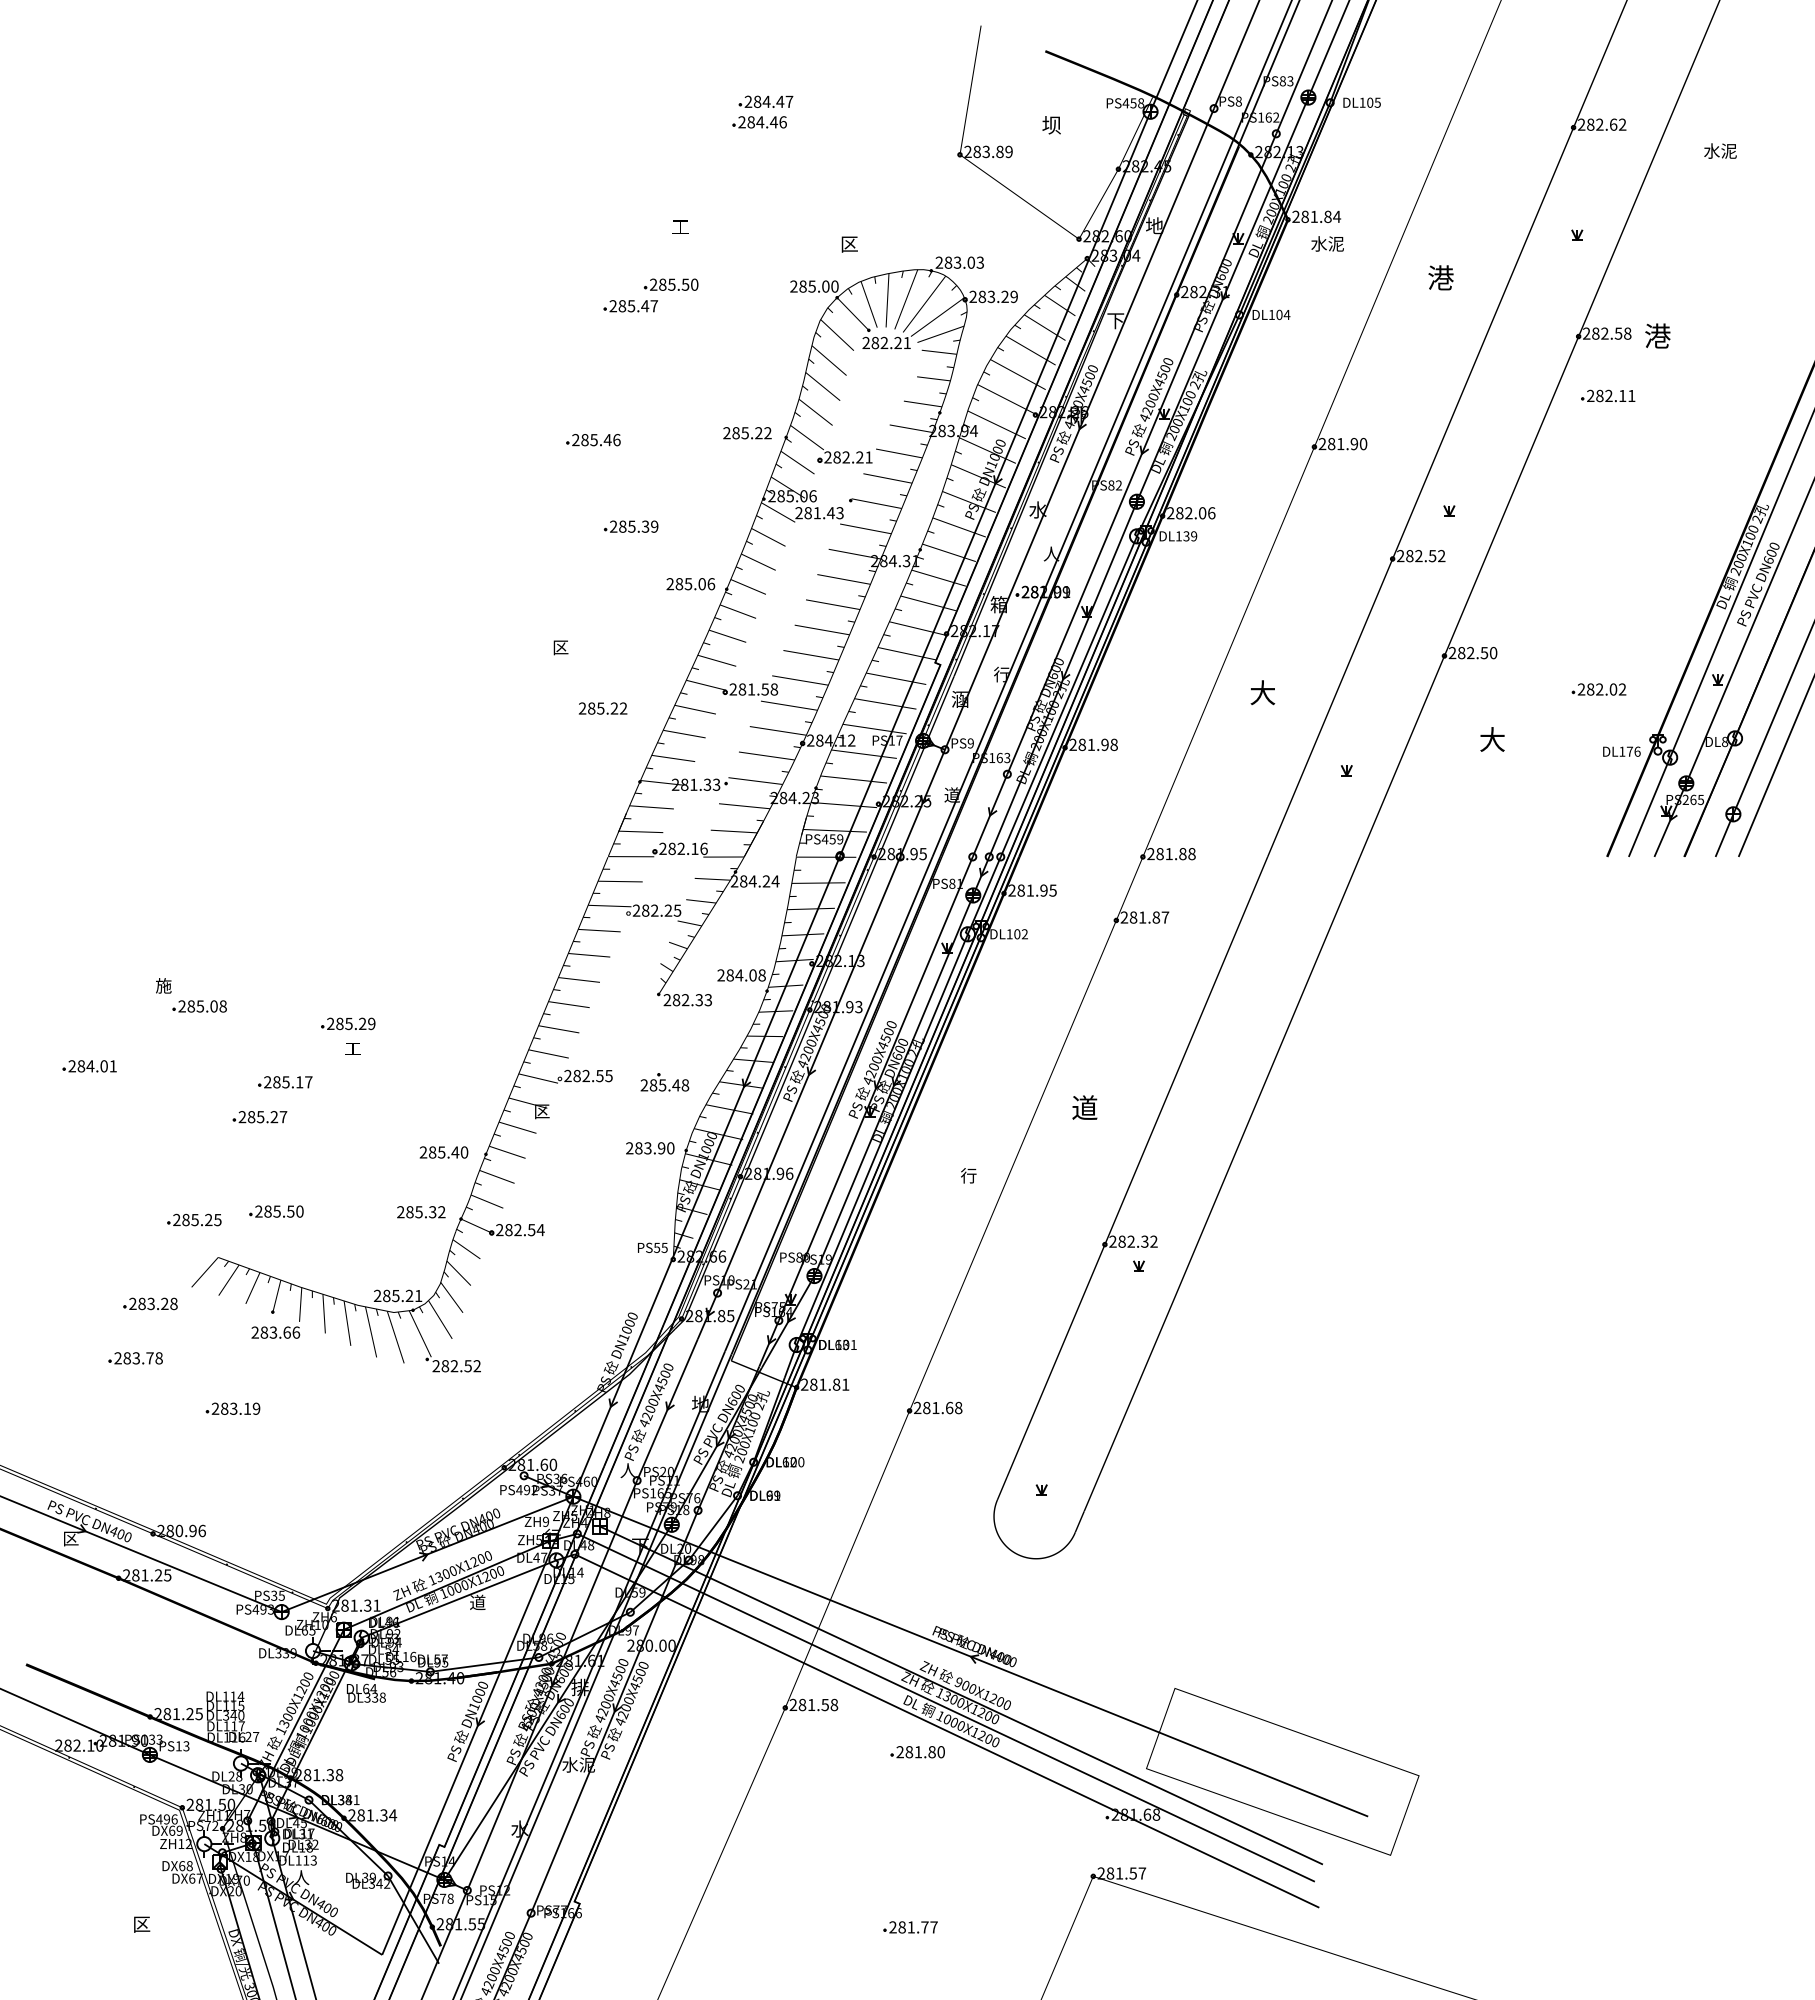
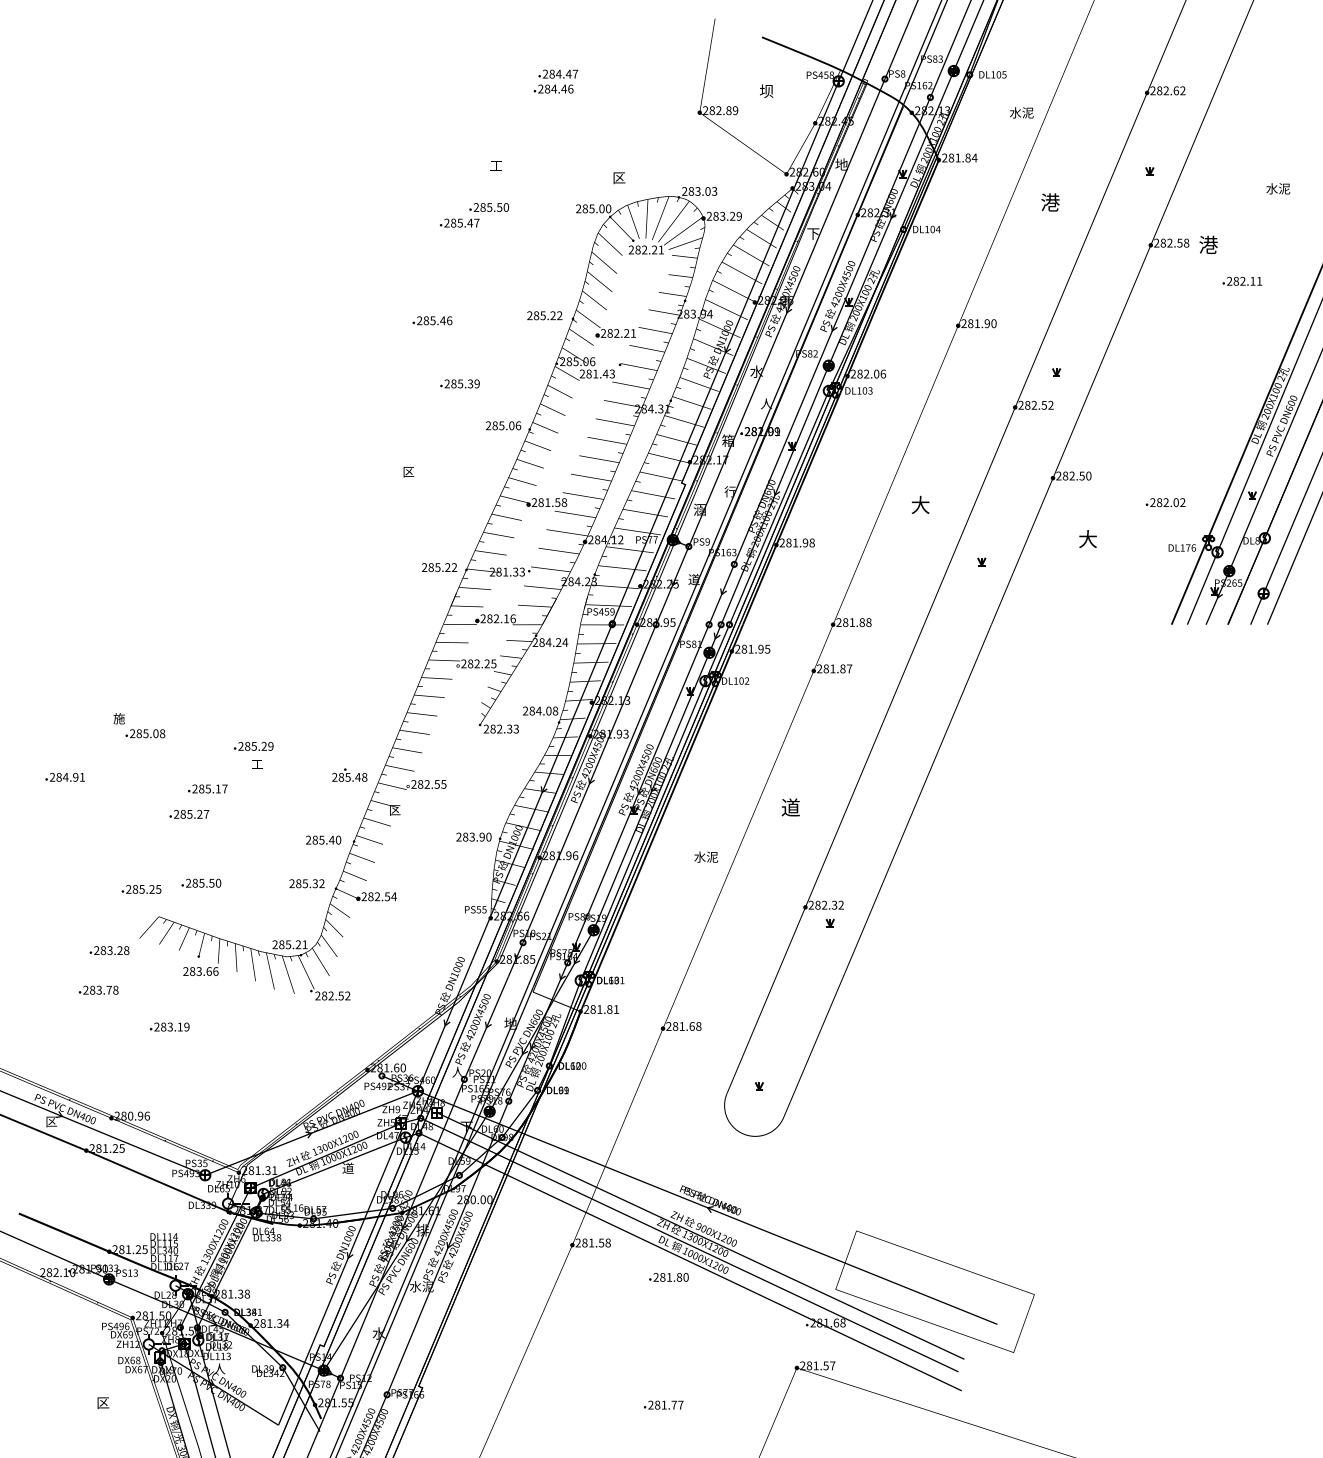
text: (1720, 150) -> (1278, 188), moved
text: (985, 152) -> (718, 111), 283.89 -> 282.89
text: (1327, 243) -> (1021, 112), moved
text: (1608, 395) -> (1242, 280), moved
text: (1190, 536) -> (867, 391), DL139 -> DL103
text: (603, 708) -> (439, 567), moved
text: (891, 740) -> (649, 539), PS17 -> PS77
text: (103, 1066) -> (75, 777), 284.01 -> 284.91
text: (664, 1082) -> (349, 775), moved
text: (968, 1175) -> (705, 856), 行 -> 水泥
text: (680, 1548) -> (495, 1128), DL20 -> DL60

